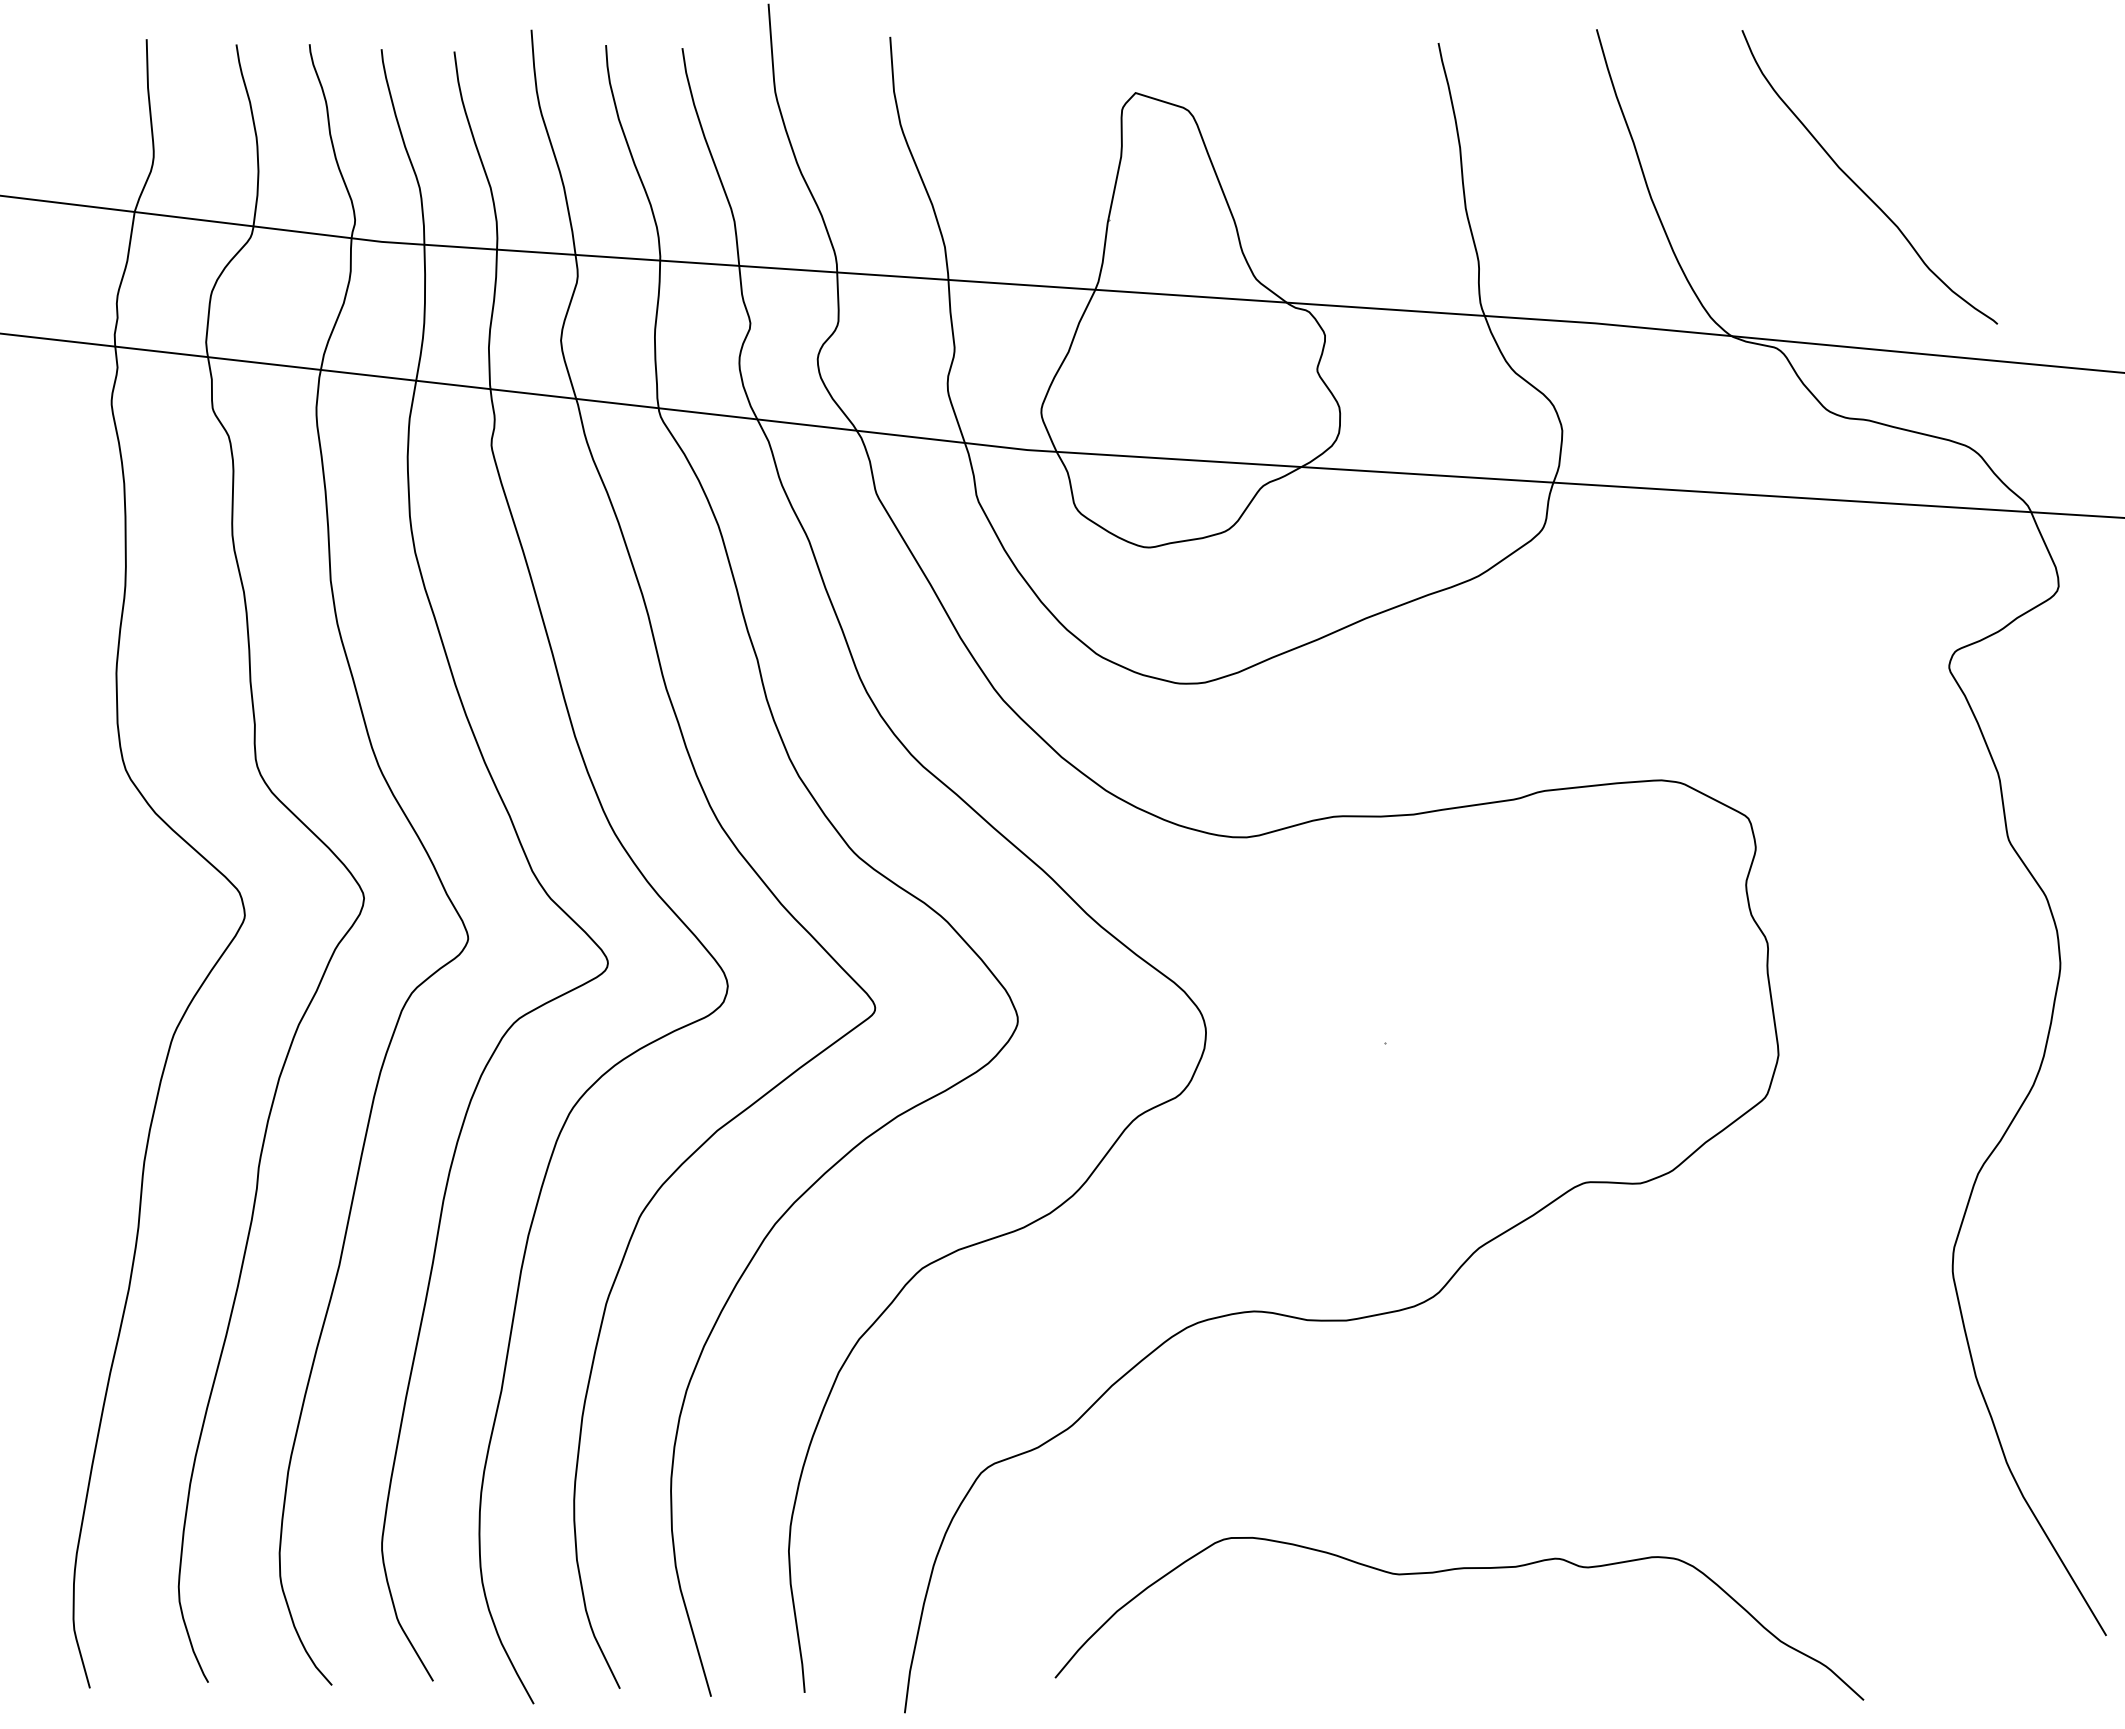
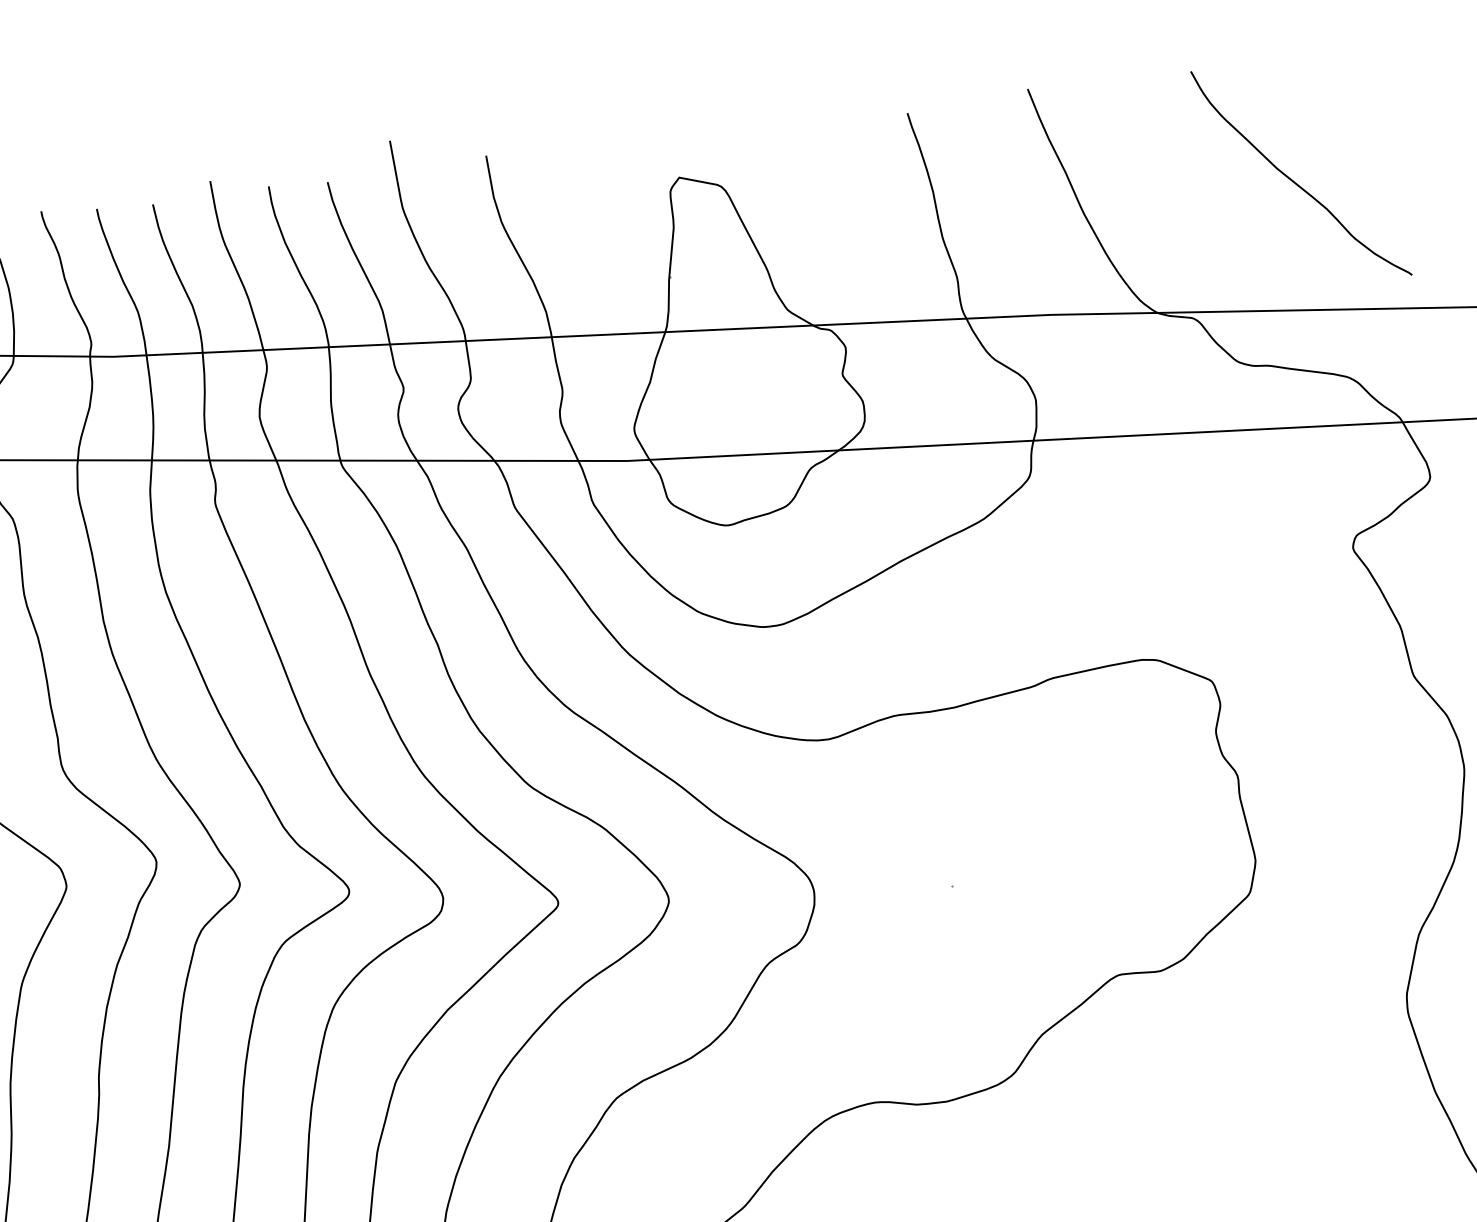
curve: (1859, 186) -> (1294, 181), moved

